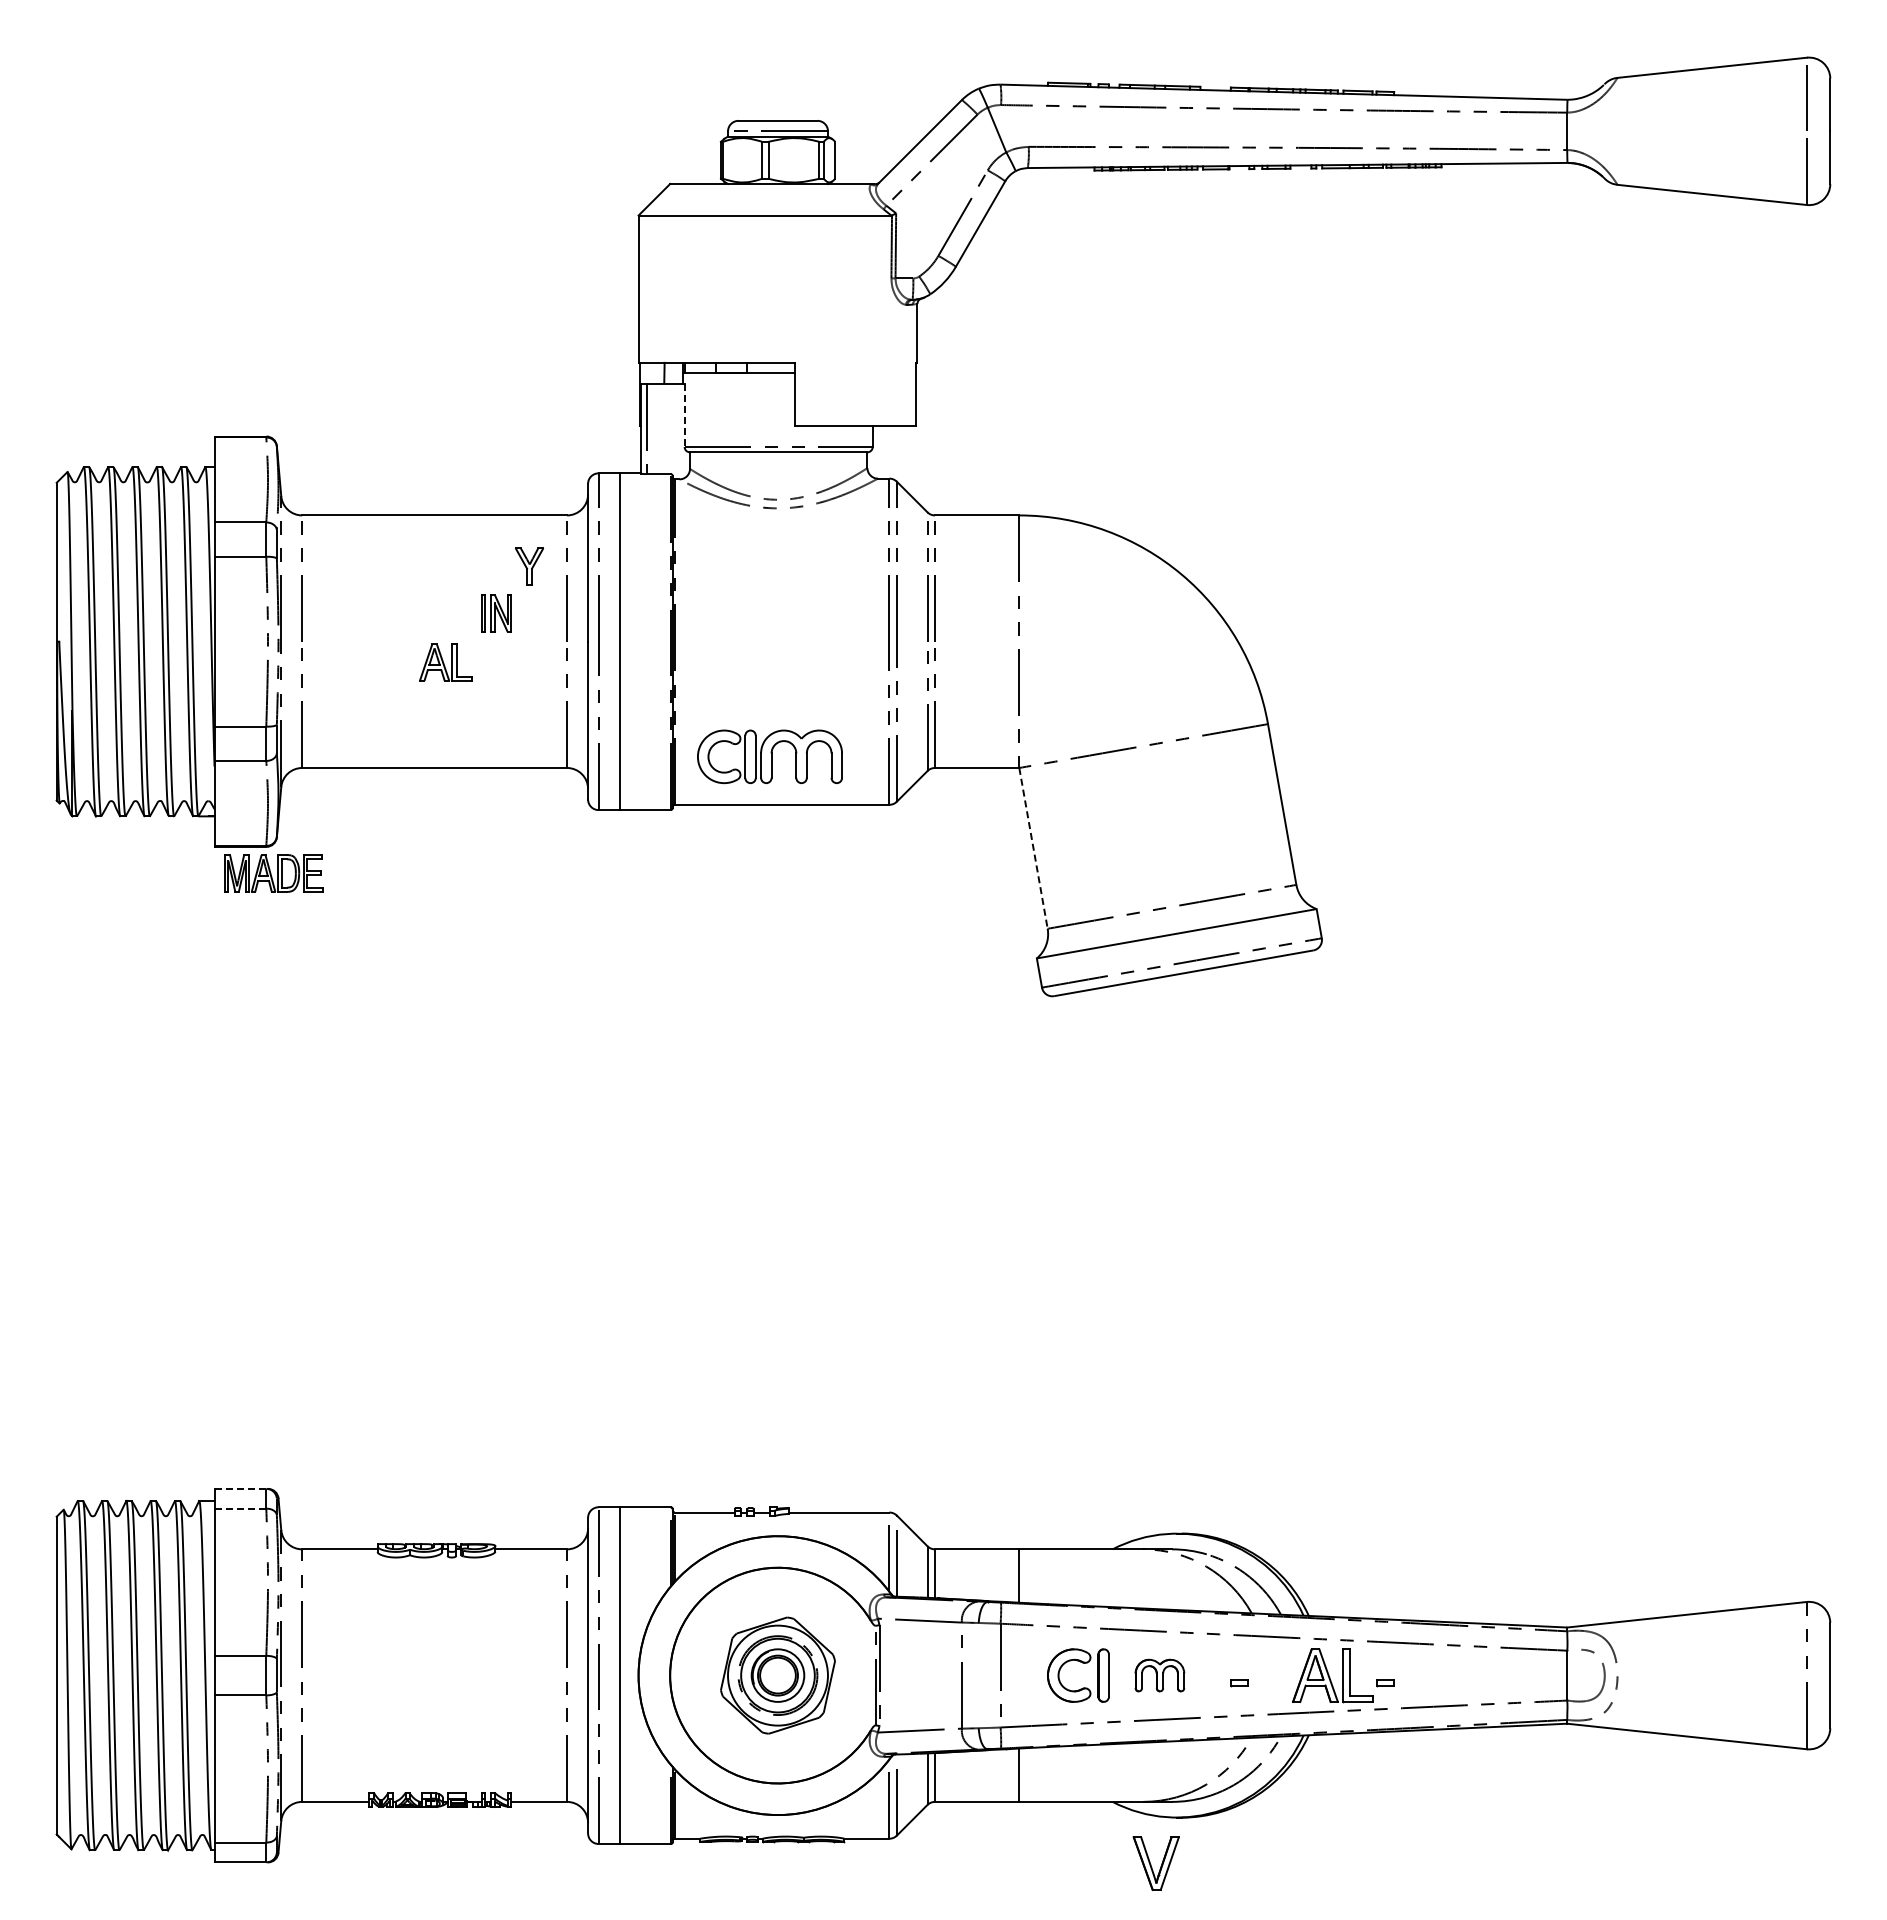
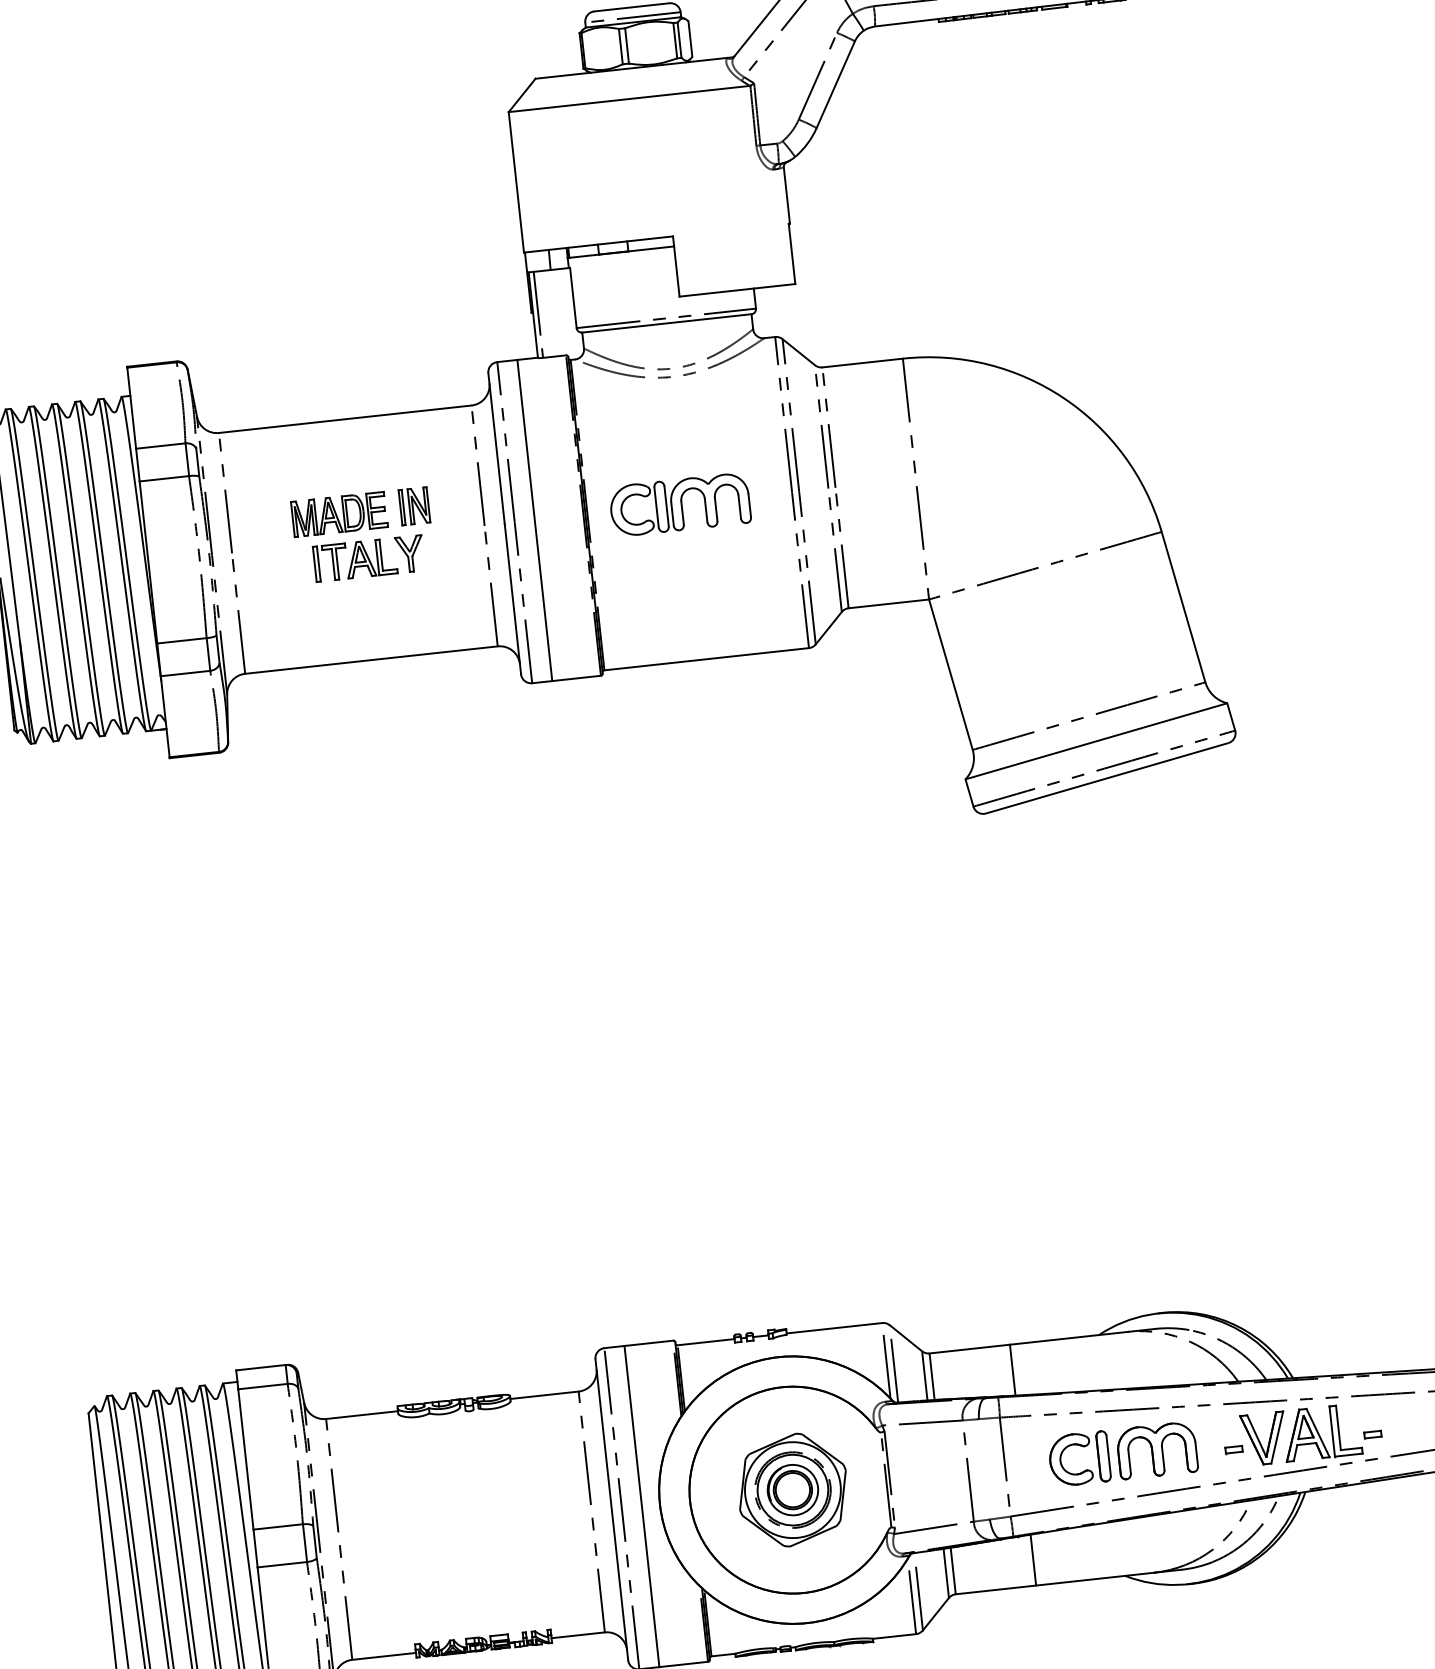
line: (684, 415) -> (573, 298), dashed -> solid
part: (529, 566) -> (409, 554), moved
part: (403, 662) -> (330, 562), added
part: (769, 756) -> (679, 504), moved
line: (1033, 848) -> (950, 674), dashed -> solid
part: (273, 873) -> (339, 514), moved
line: (240, 1488) -> (260, 1367), dashed -> solid
line: (240, 1508) -> (263, 1386), dashed -> solid
part: (1159, 1675) -> (1156, 1450), size x1.67
part: (1155, 1863) -> (1263, 1438), moved

